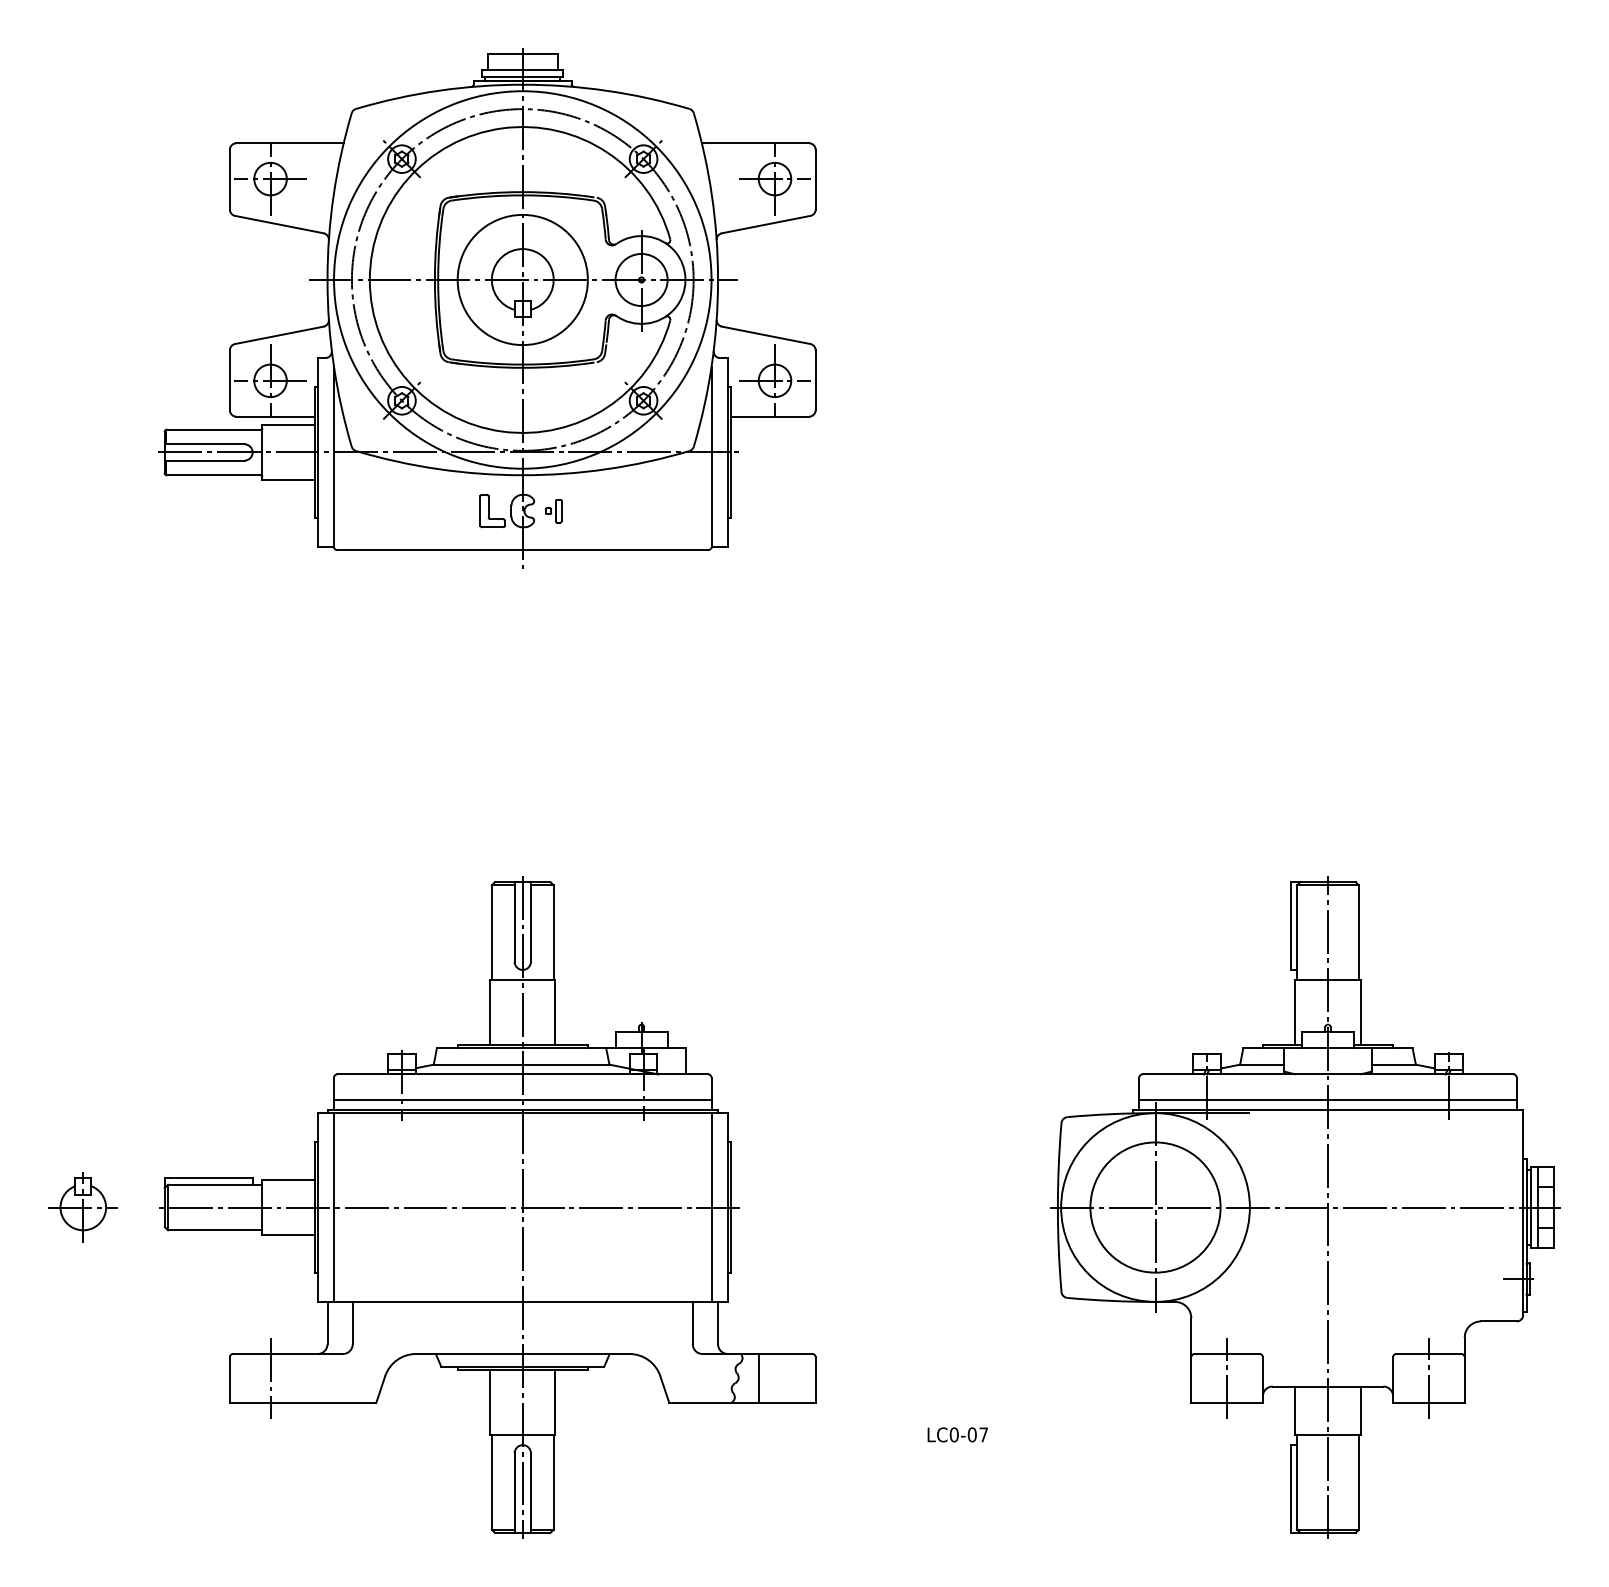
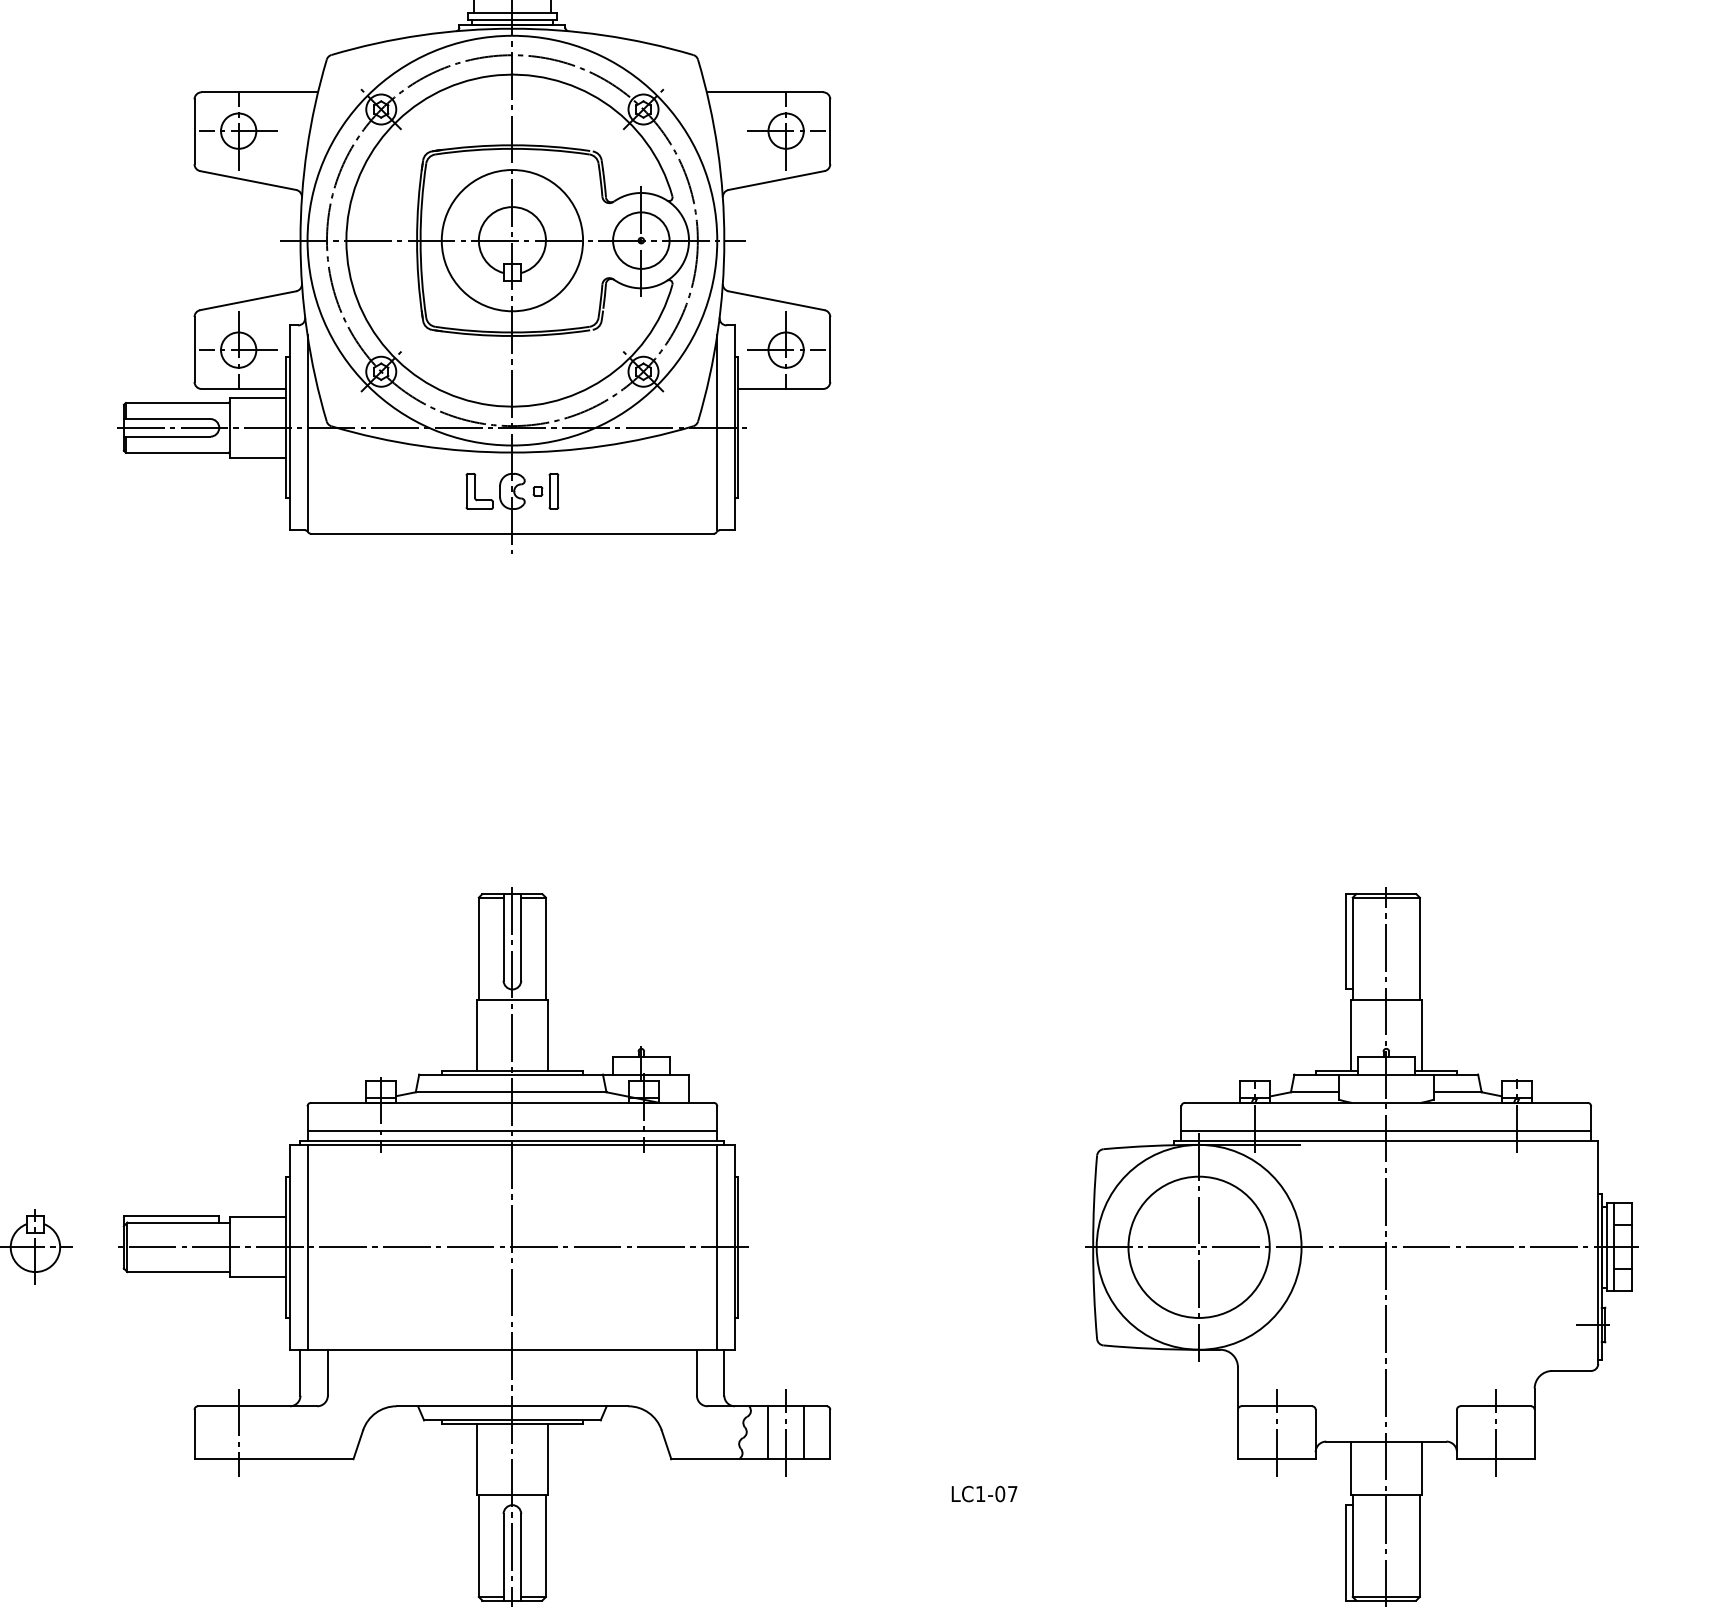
part: (553, 511) -> (545, 491), size x1.43
line: (791, 1377) -> (804, 1431), added
line: (775, 1378) -> (786, 1432), added
text: (953, 1434) -> (979, 1493), LC0-07 -> LC1-07

